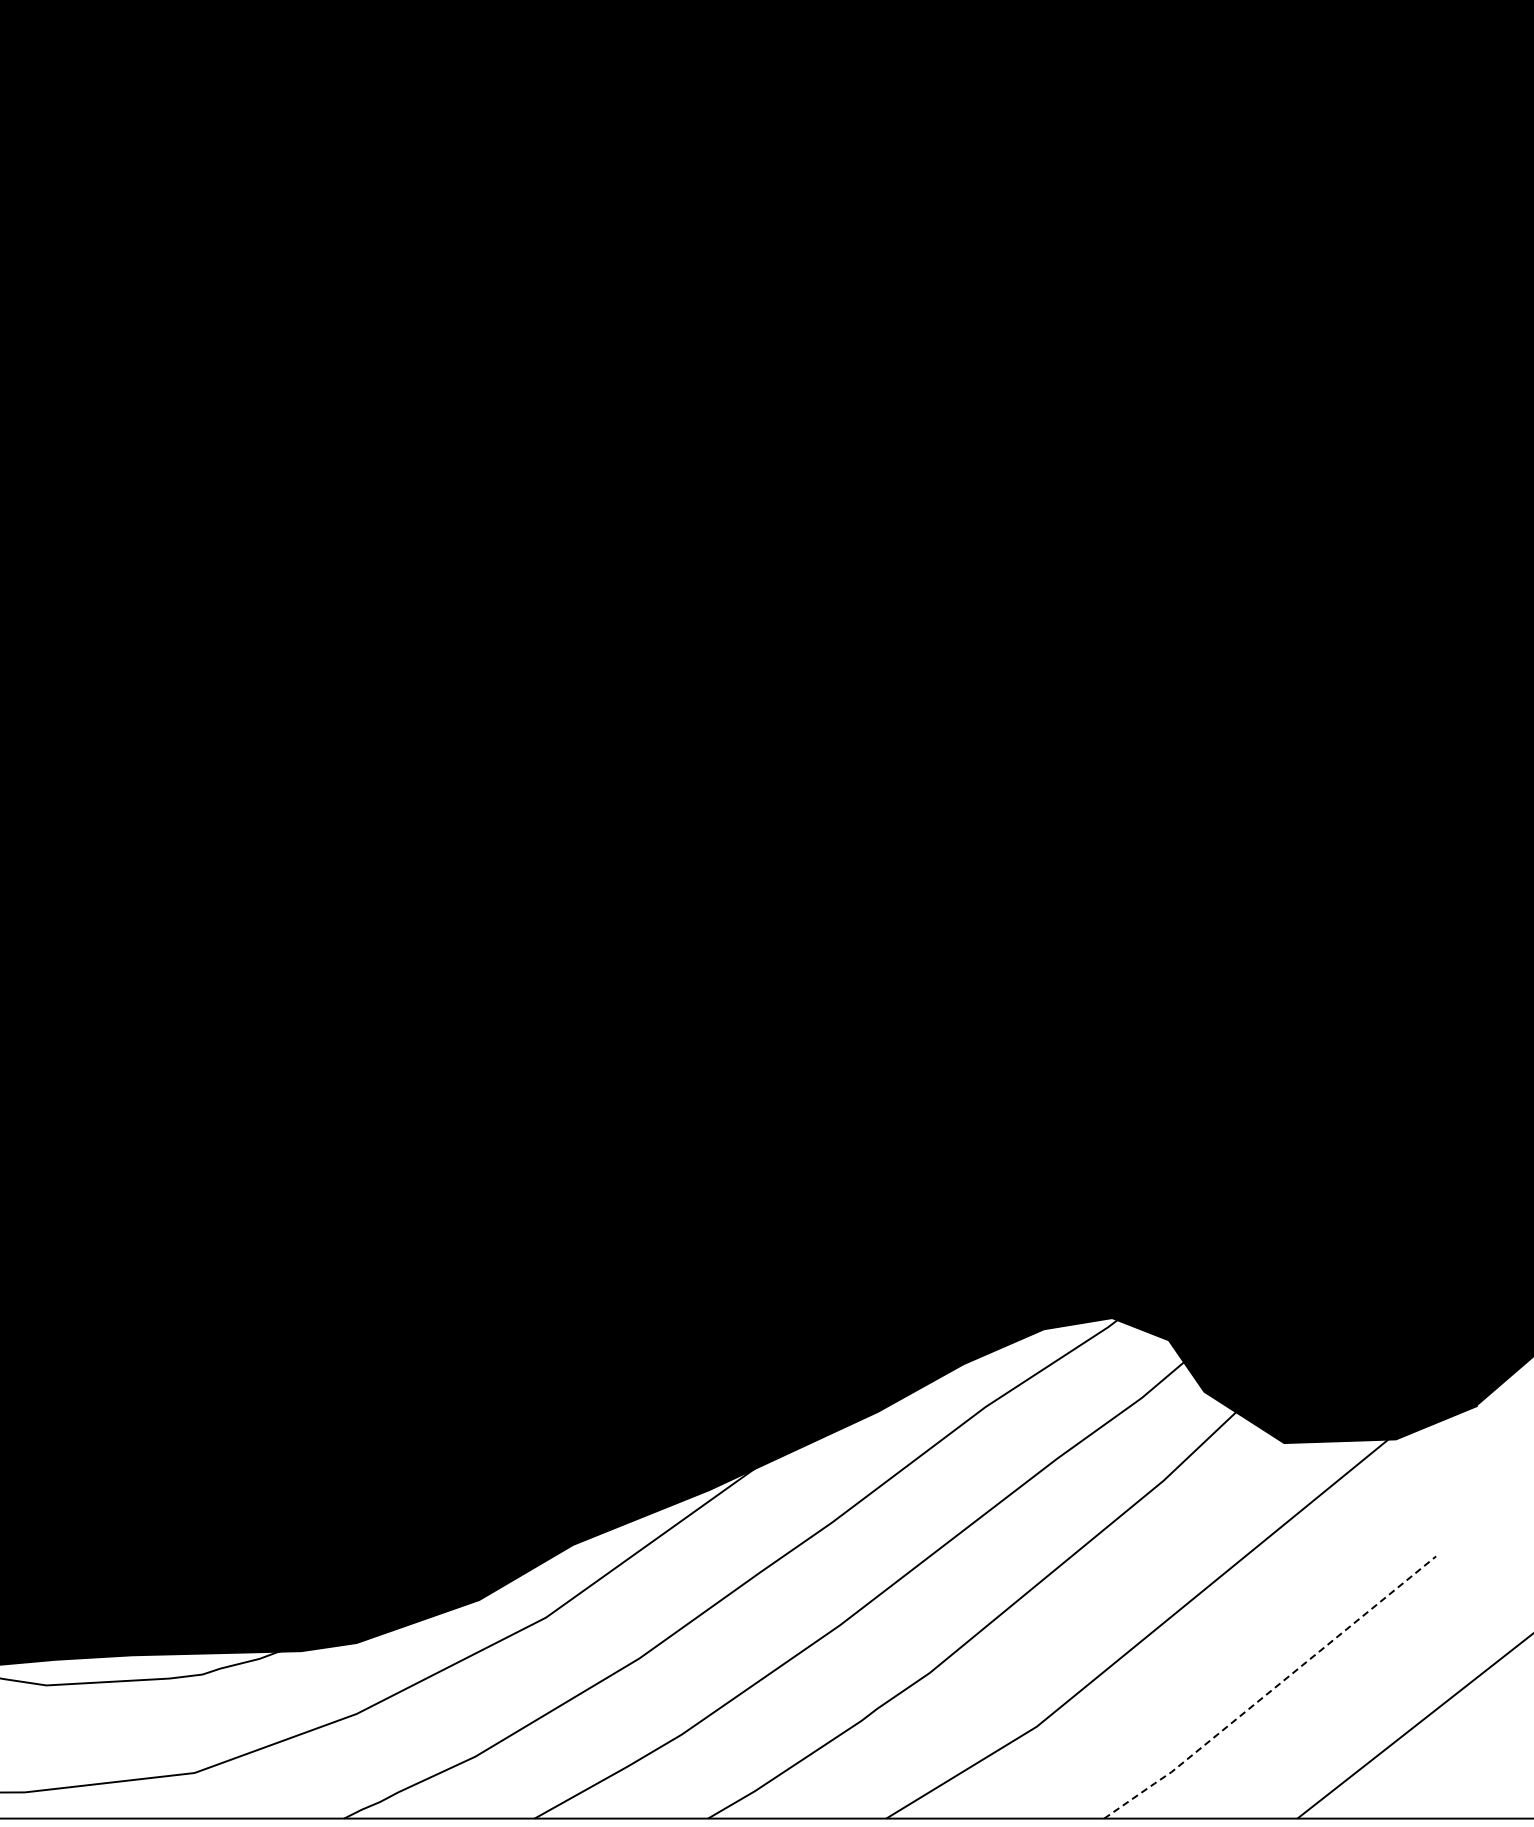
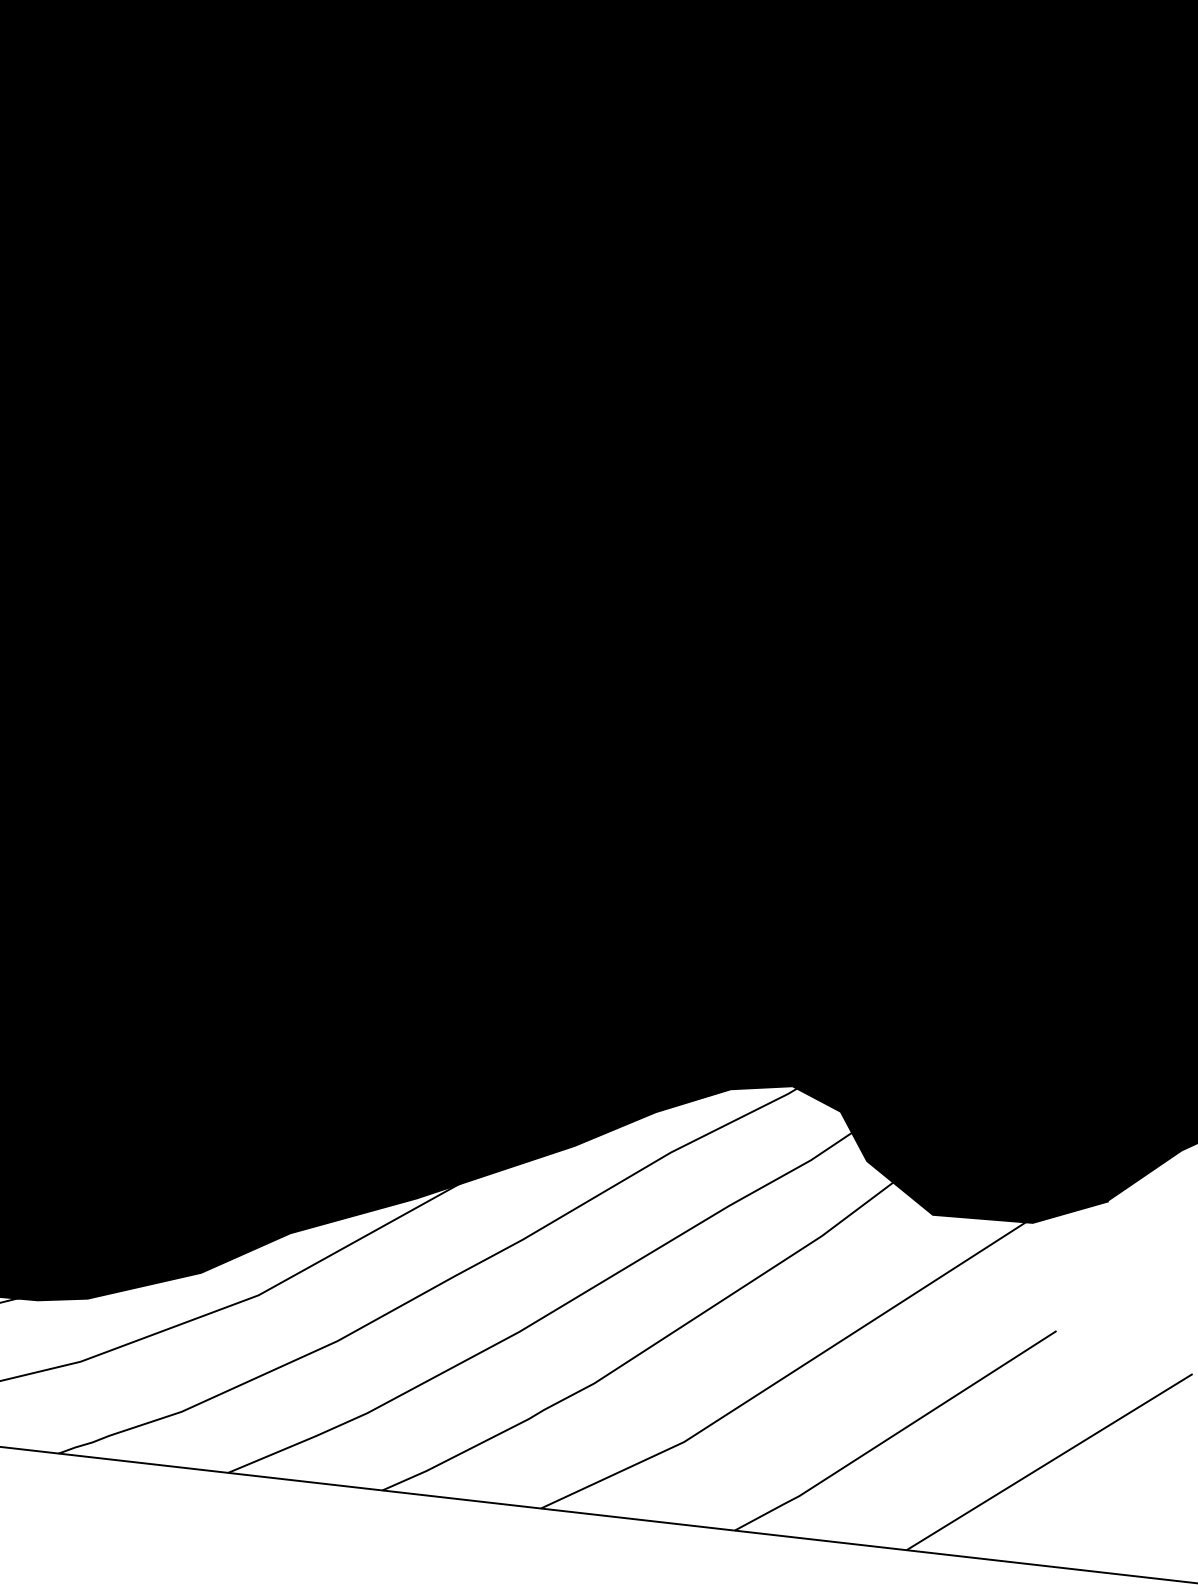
line: (1271, 1690) -> (896, 1433), dashed -> solid

